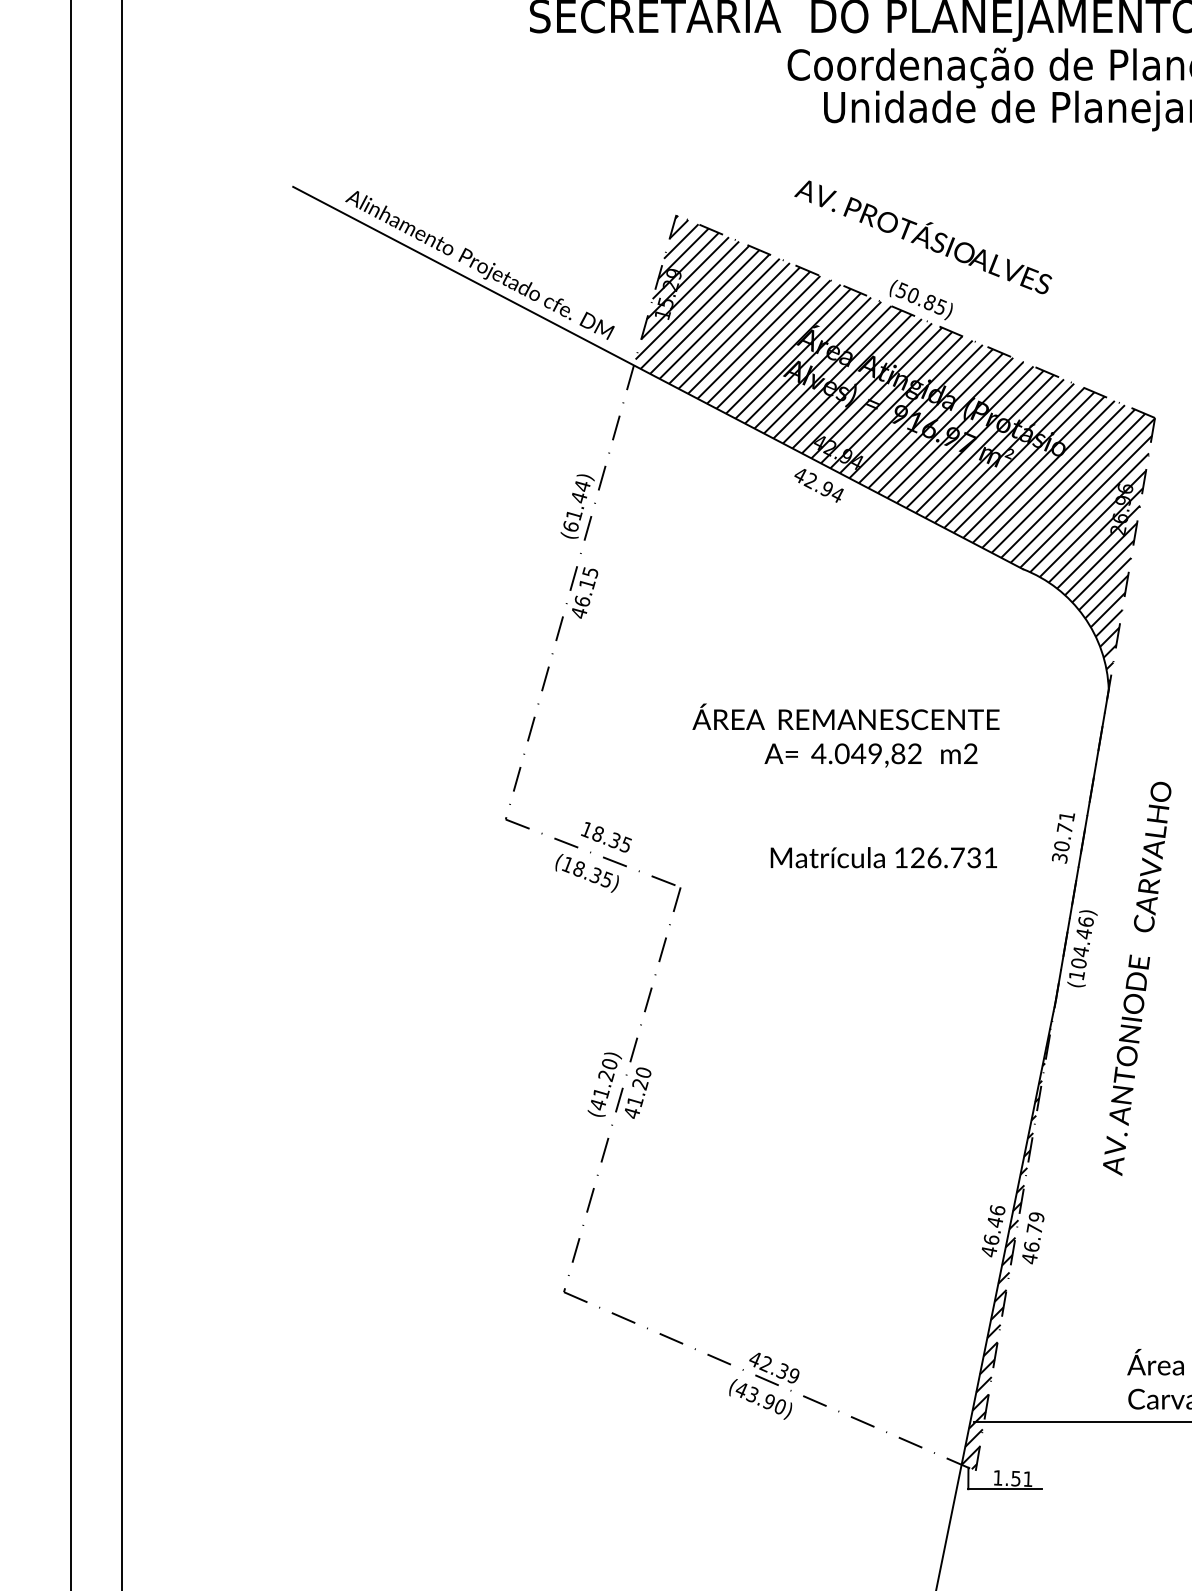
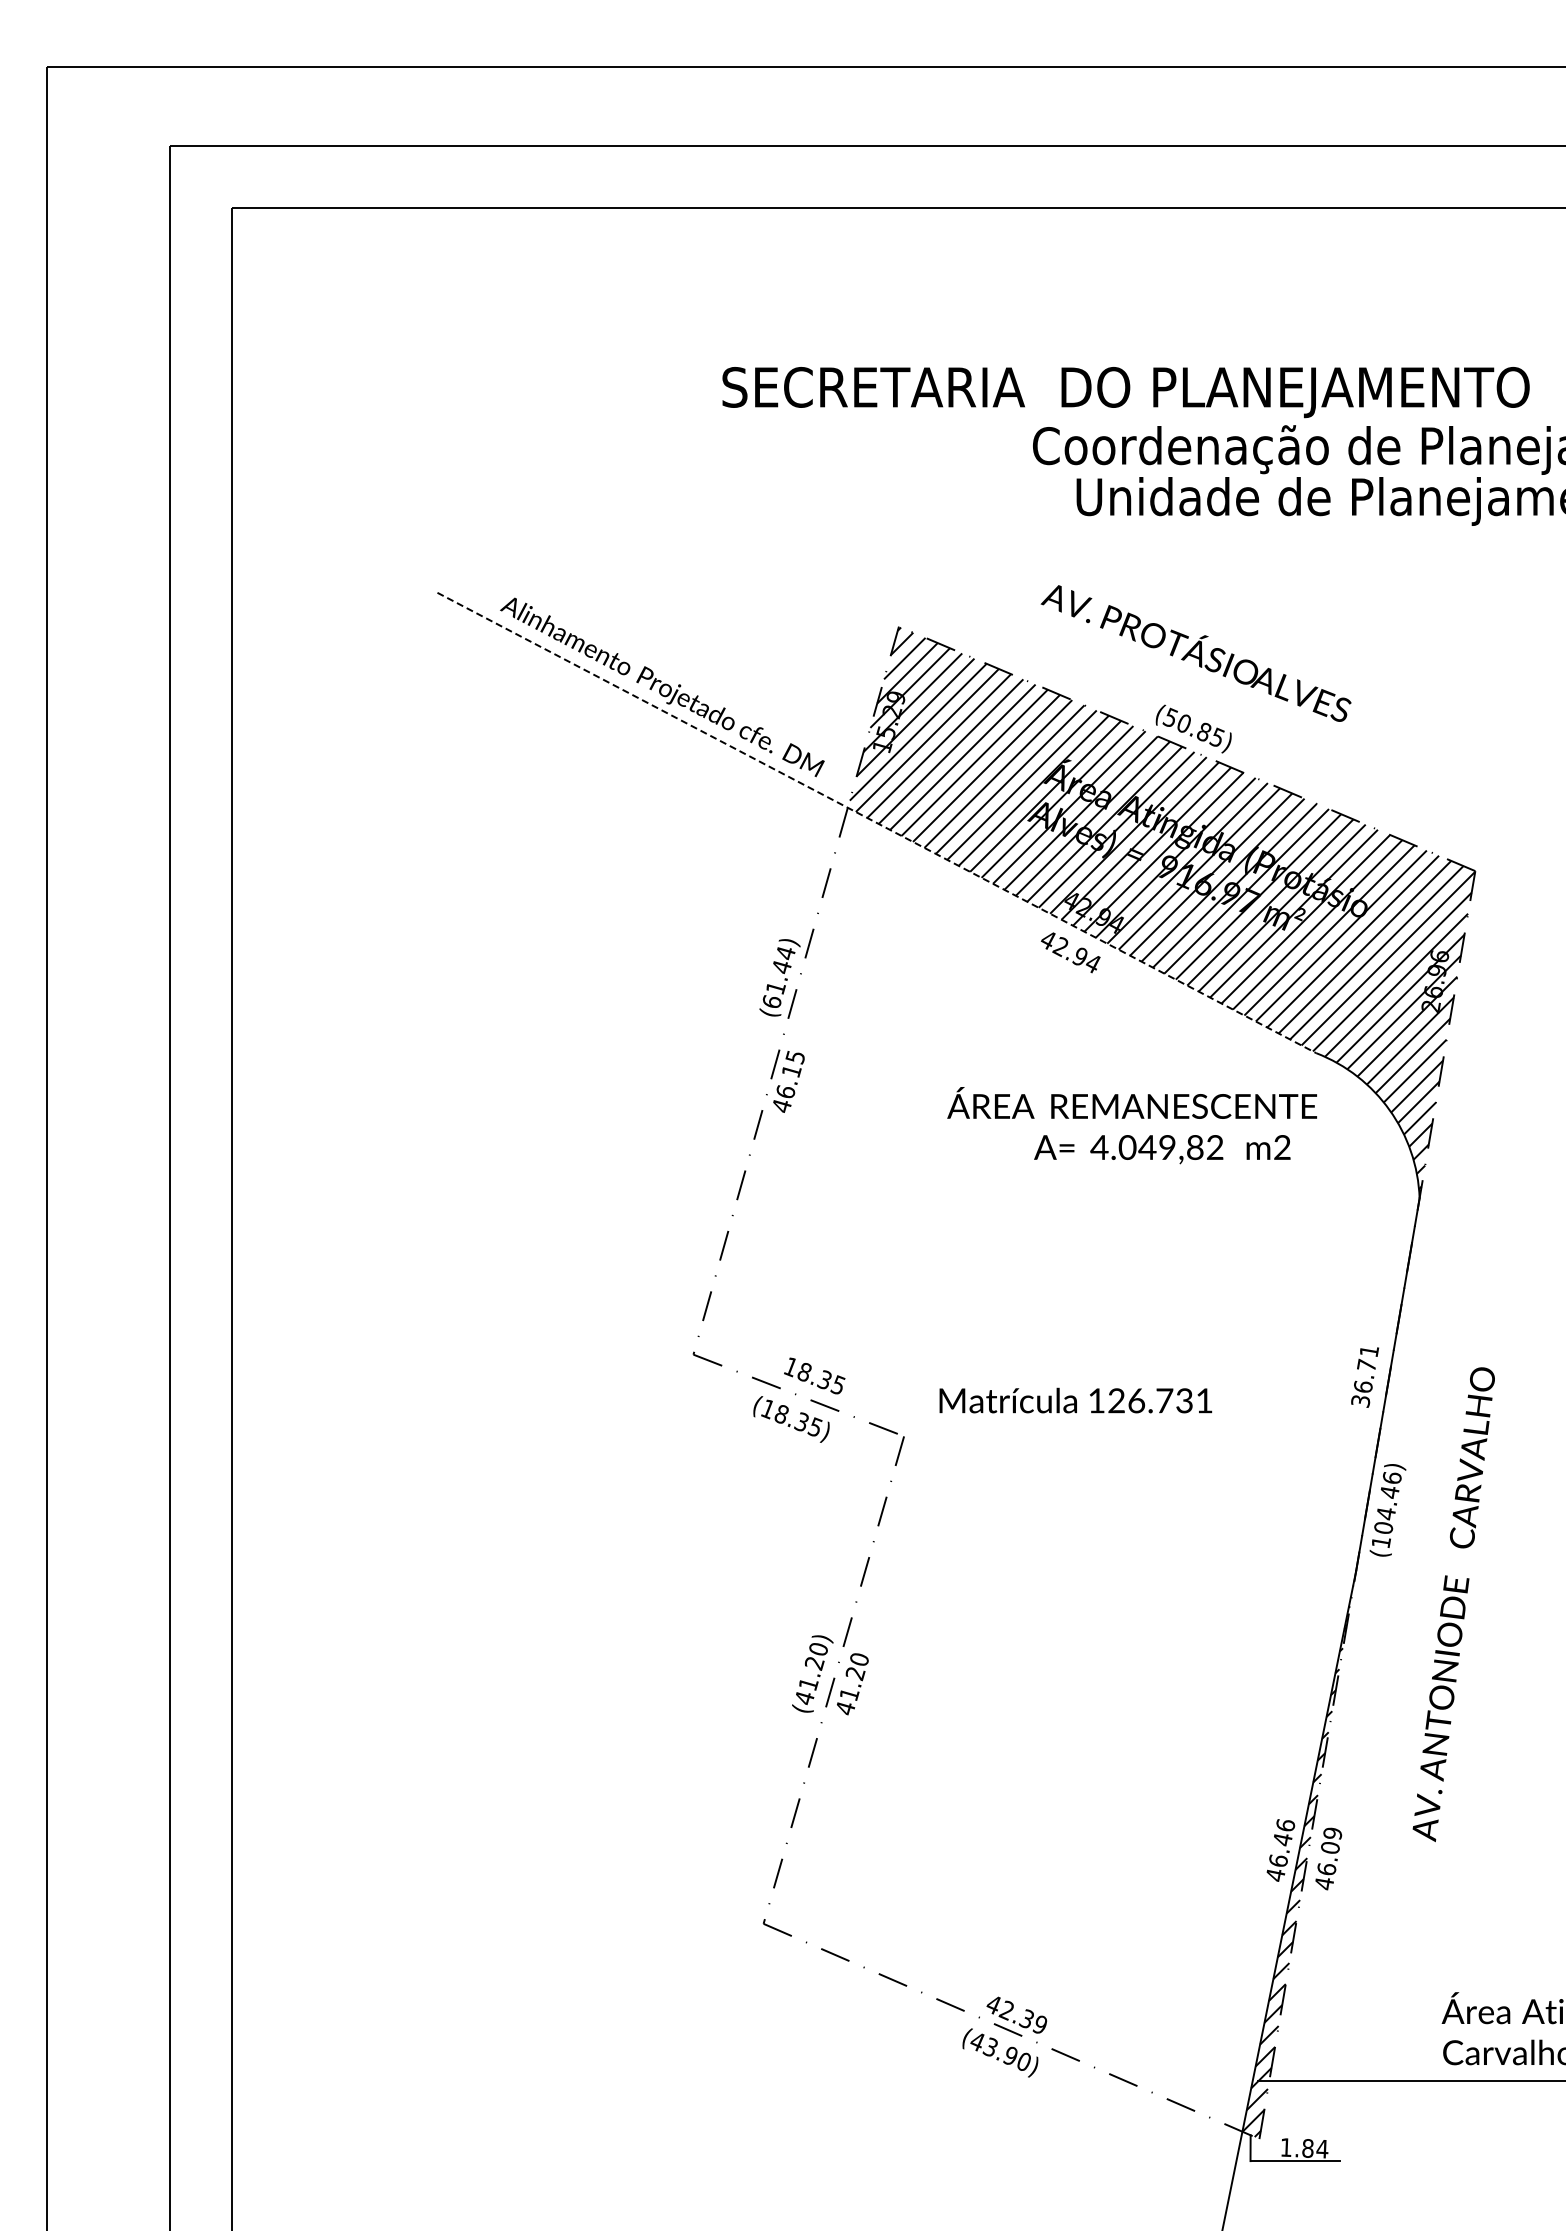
line: (658, 378) -> (877, 823), solid -> dashed
text: (845, 735) -> (1131, 1125), moved
text: (1061, 845) -> (1362, 1386), 30.71 -> 36.71
text: (883, 857) -> (1075, 1400), moved
text: (1136, 978) -> (1453, 1604), moved
text: (1033, 1228) -> (1329, 1847), 46.79 -> 46.09
text: (1022, 1478) -> (1315, 2148), 1.51 -> 1.84

